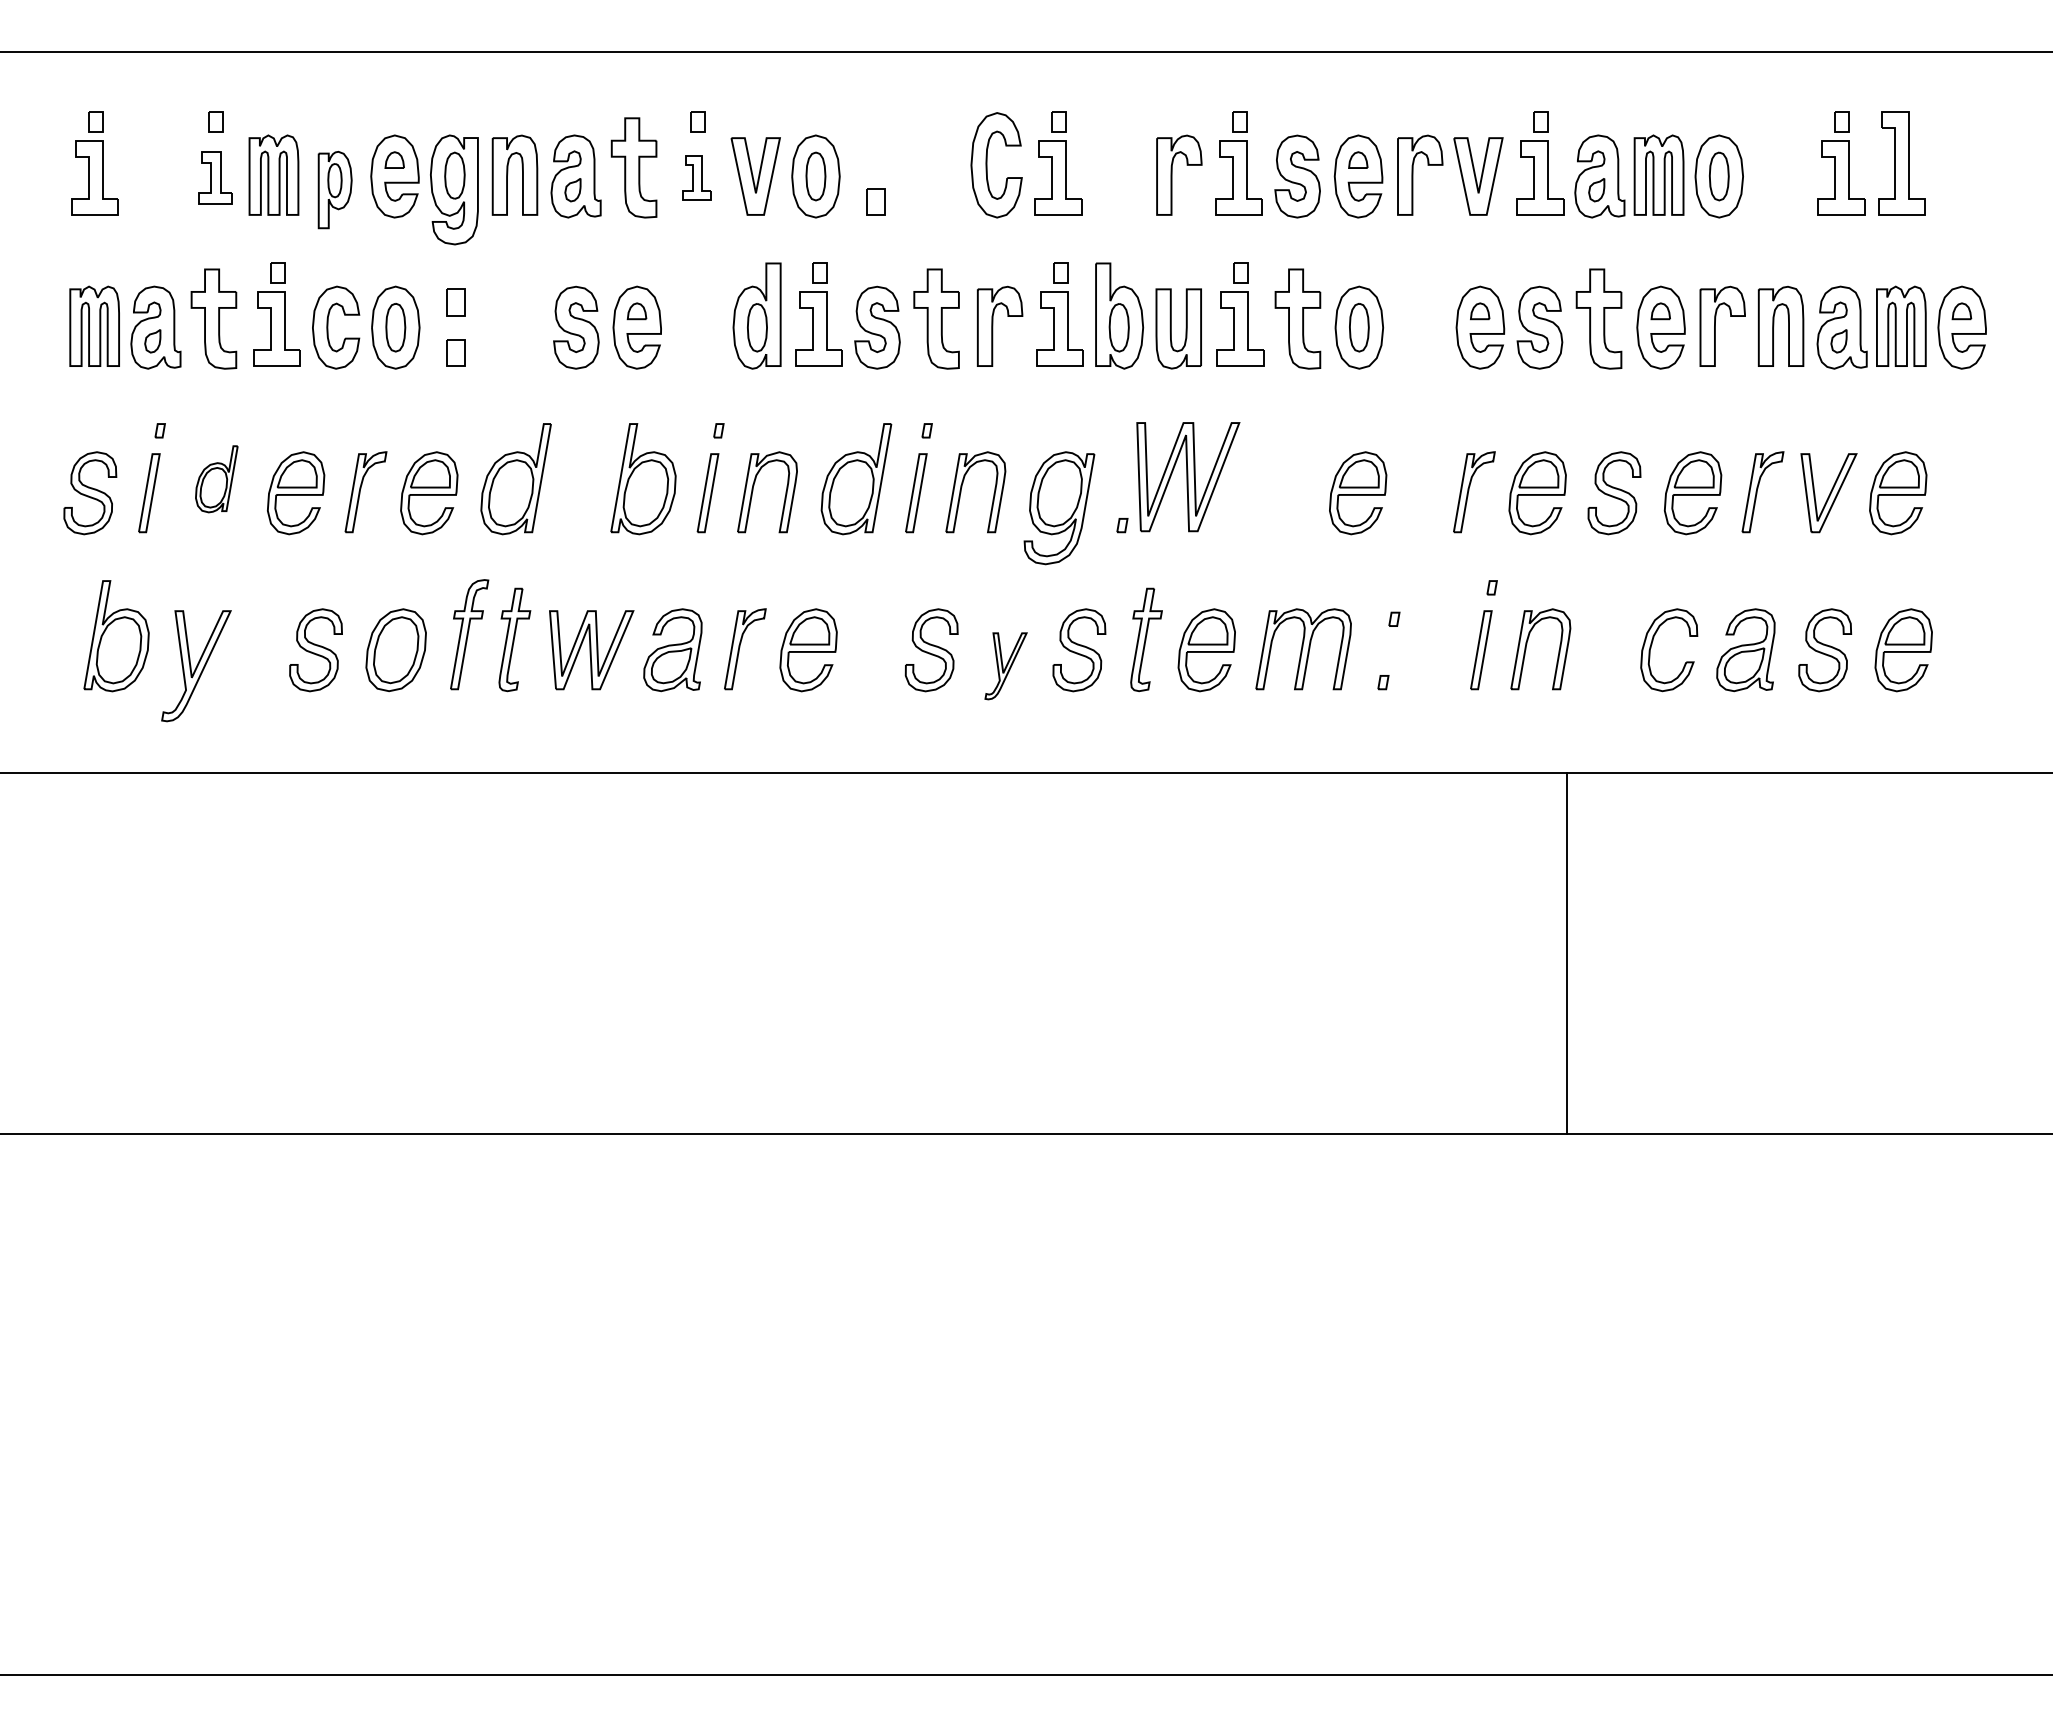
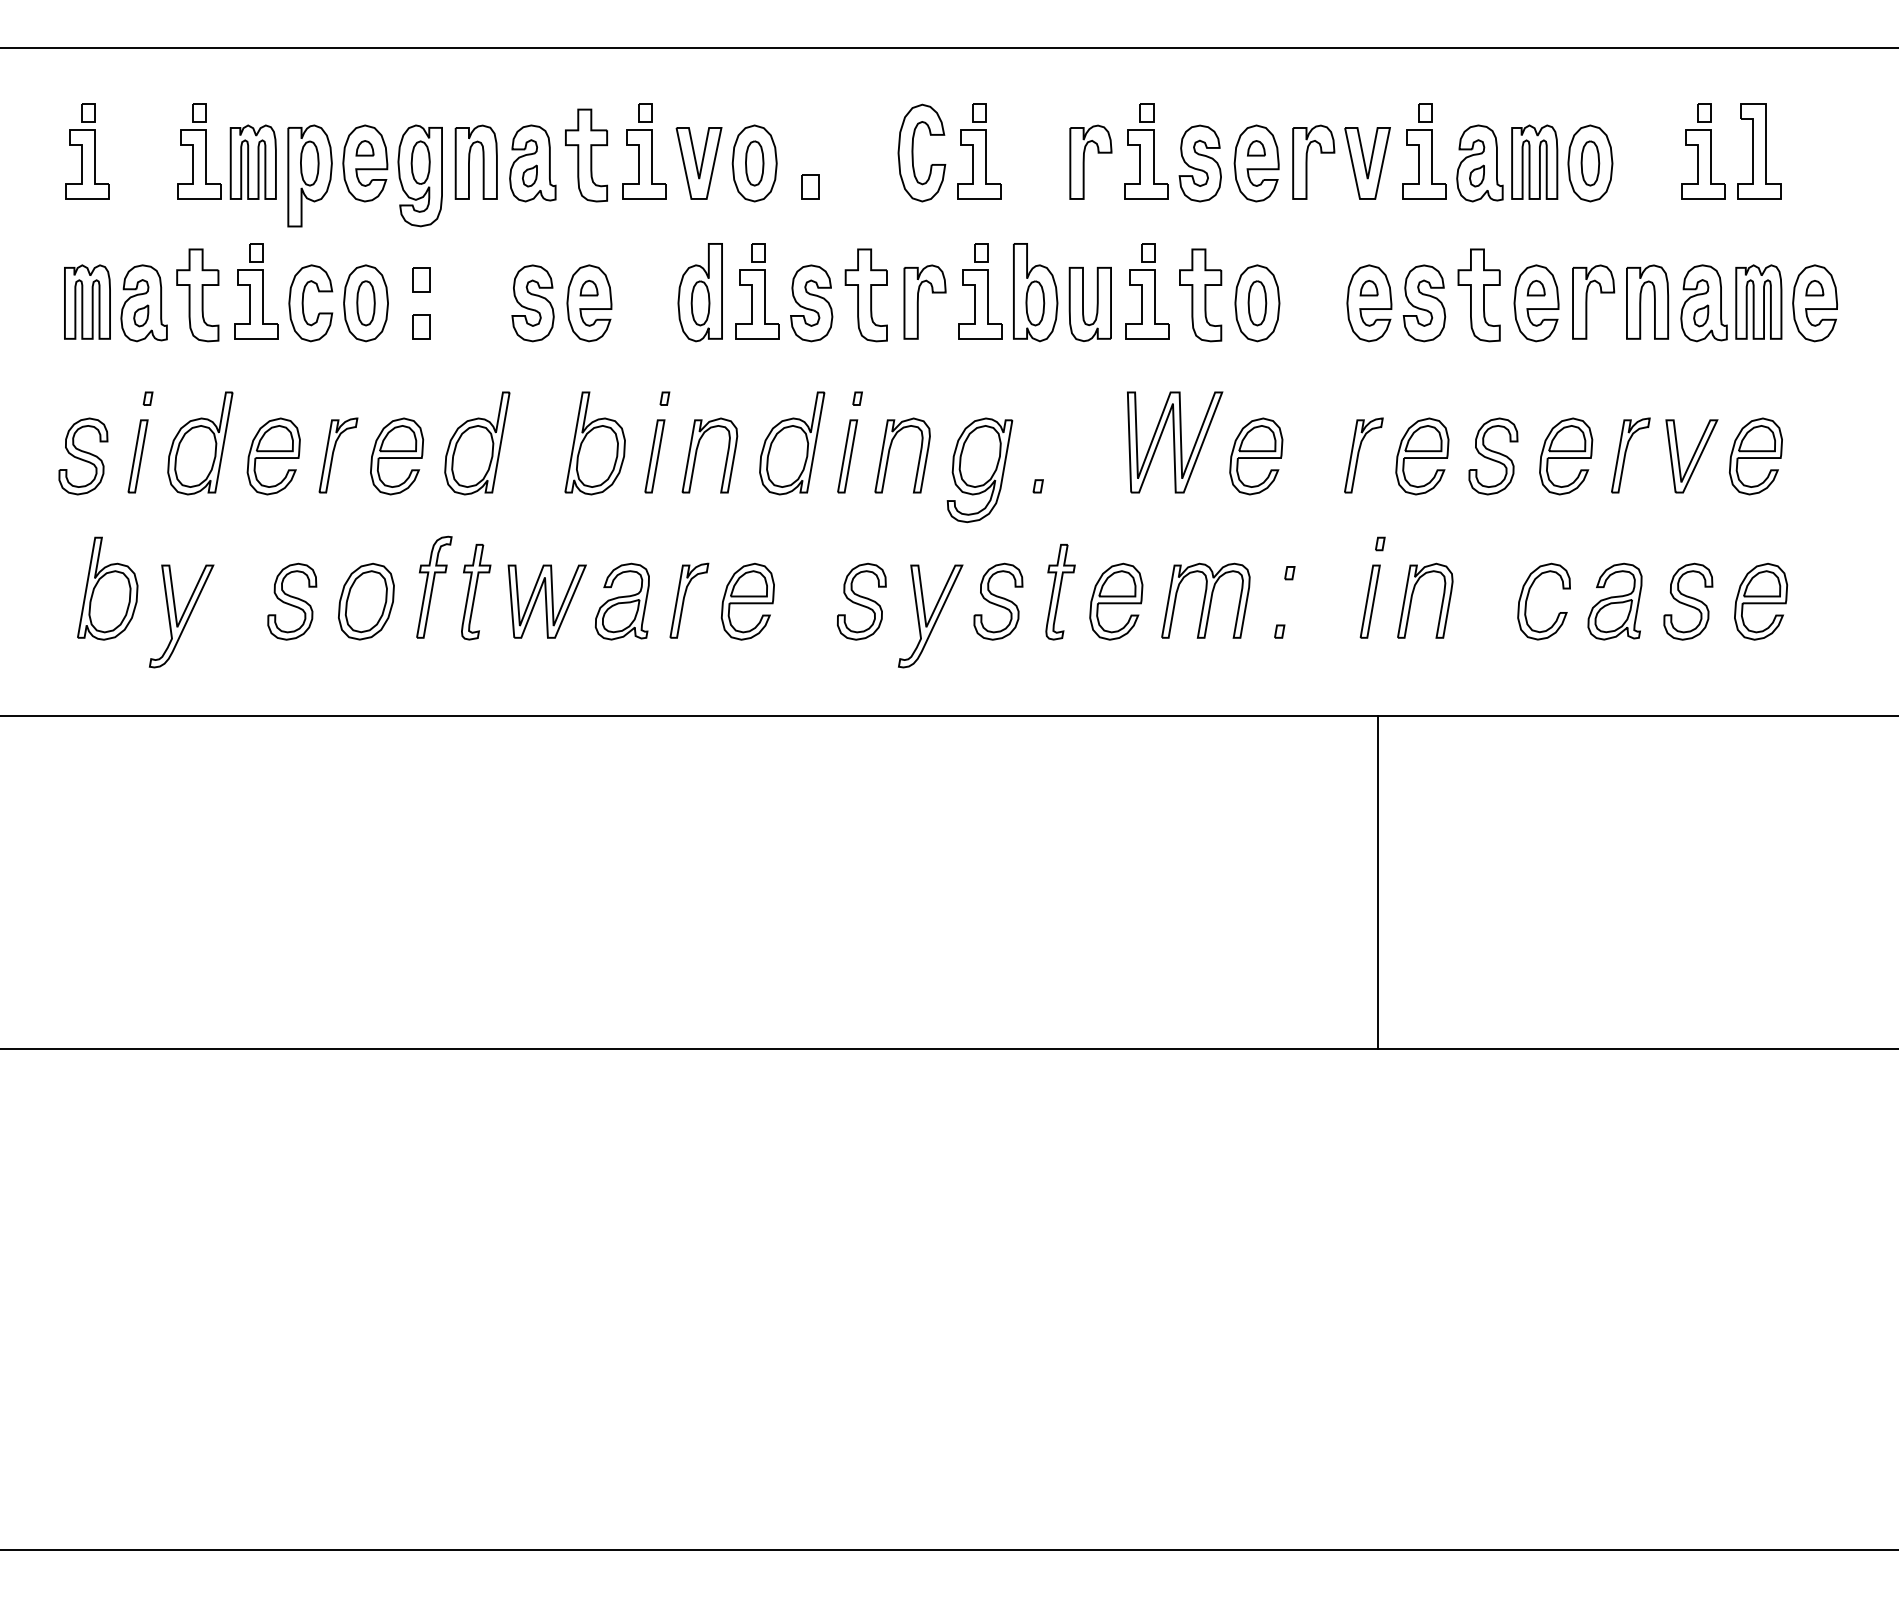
part: (215, 177) -> (199, 164), size x1.43
part: (696, 177) -> (644, 164), size x1.67
part: (334, 189) -> (309, 175), size x1.43
part: (1188, 477) -> (1175, 442), moved
part: (216, 479) -> (200, 443), size x1.67
part: (1005, 666) -> (930, 616), size x1.67
line: (1567, 953) -> (1378, 882), moved

